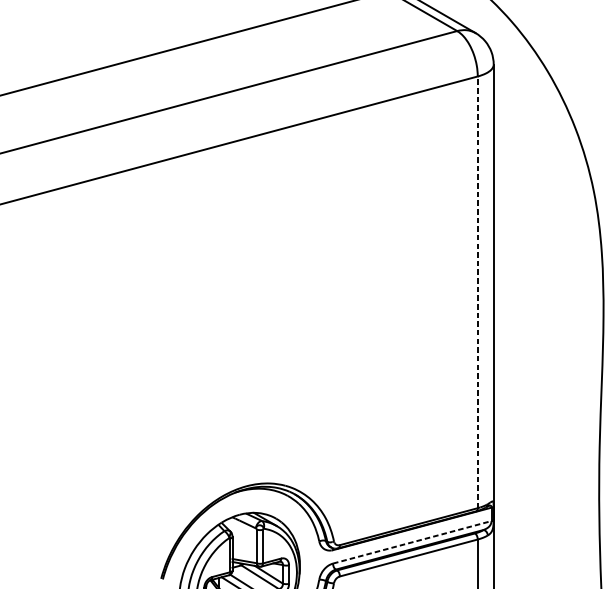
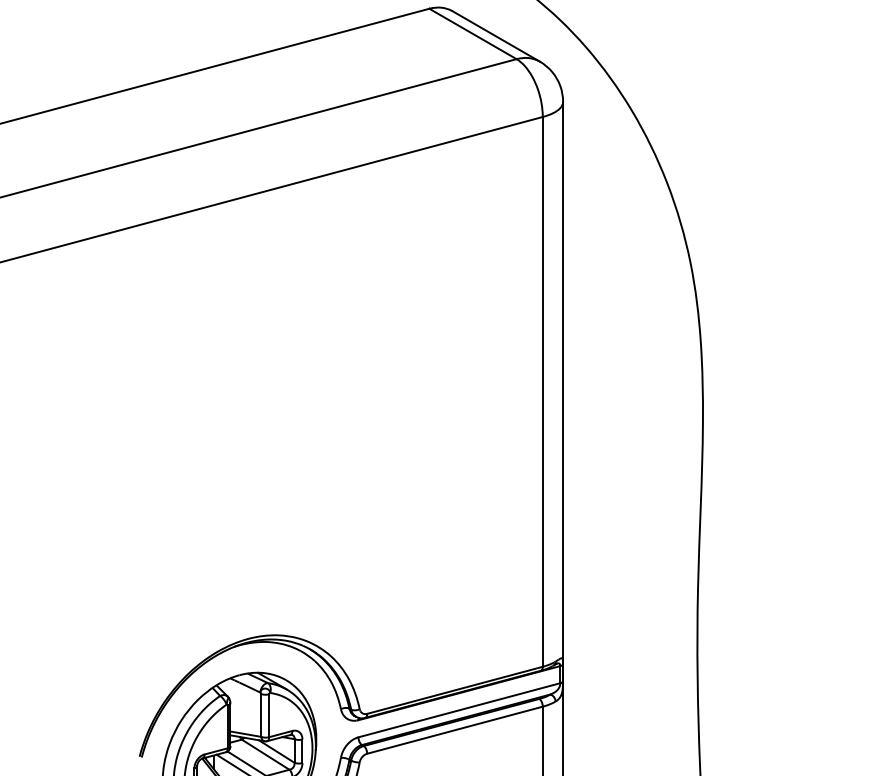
line: (477, 292) -> (542, 391), dashed -> solid
line: (412, 542) -> (459, 710), dashed -> solid

